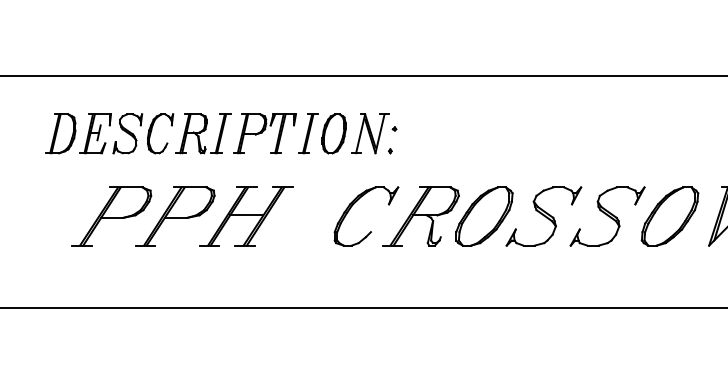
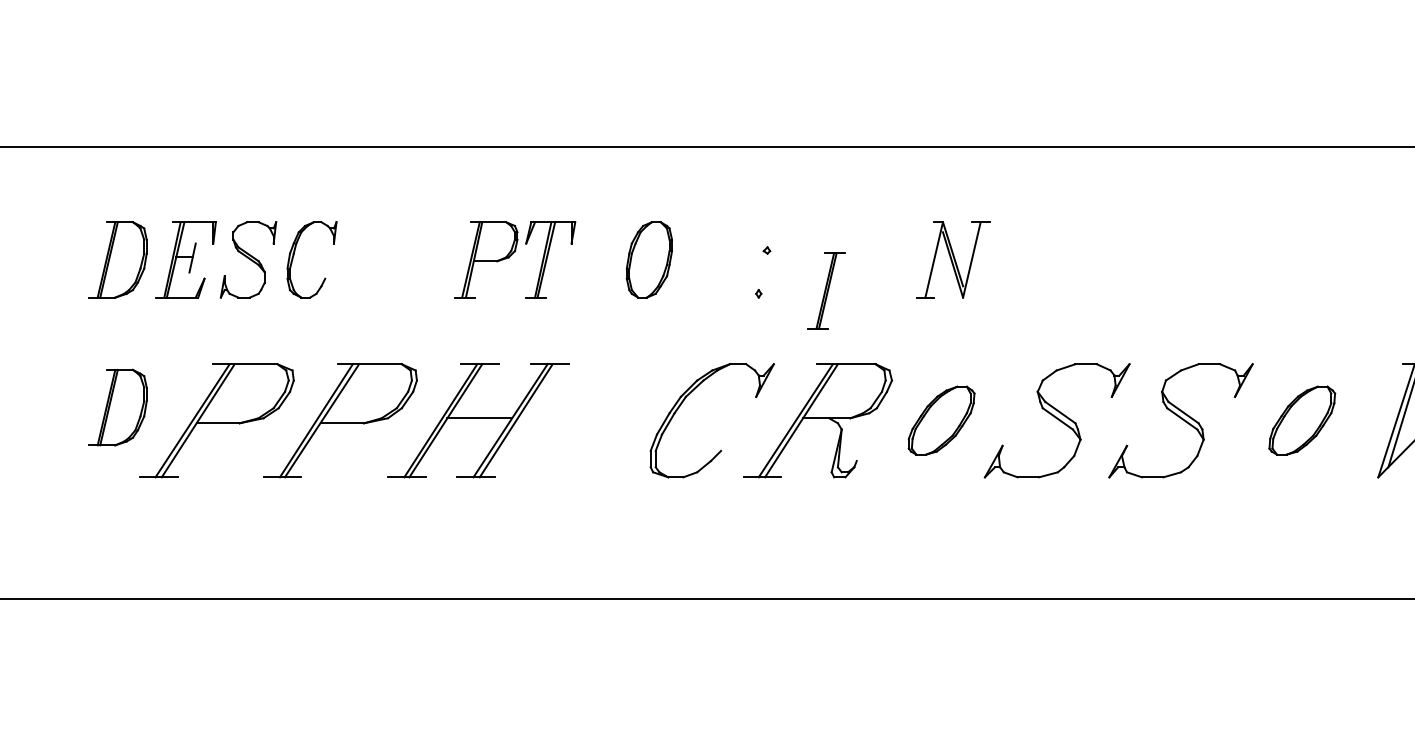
part: (203, 133) -> (395, 259), removed
part: (308, 133) -> (827, 290), moved
part: (370, 133) -> (953, 259), moved
part: (60, 209) -> (117, 407), added
part: (484, 216) -> (941, 420), size x0.6
part: (669, 216) -> (1301, 420), size x0.6

